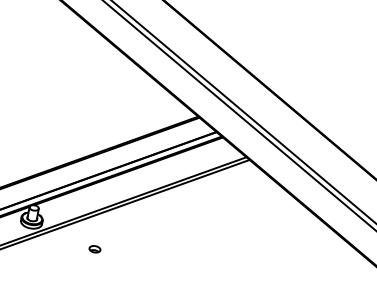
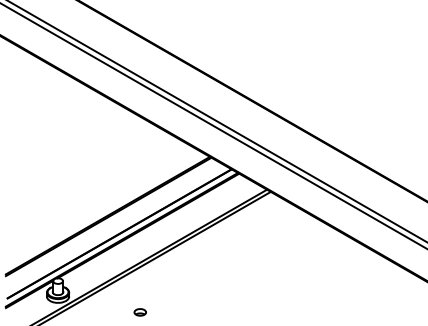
part: (94, 249) -> (139, 312), moved

